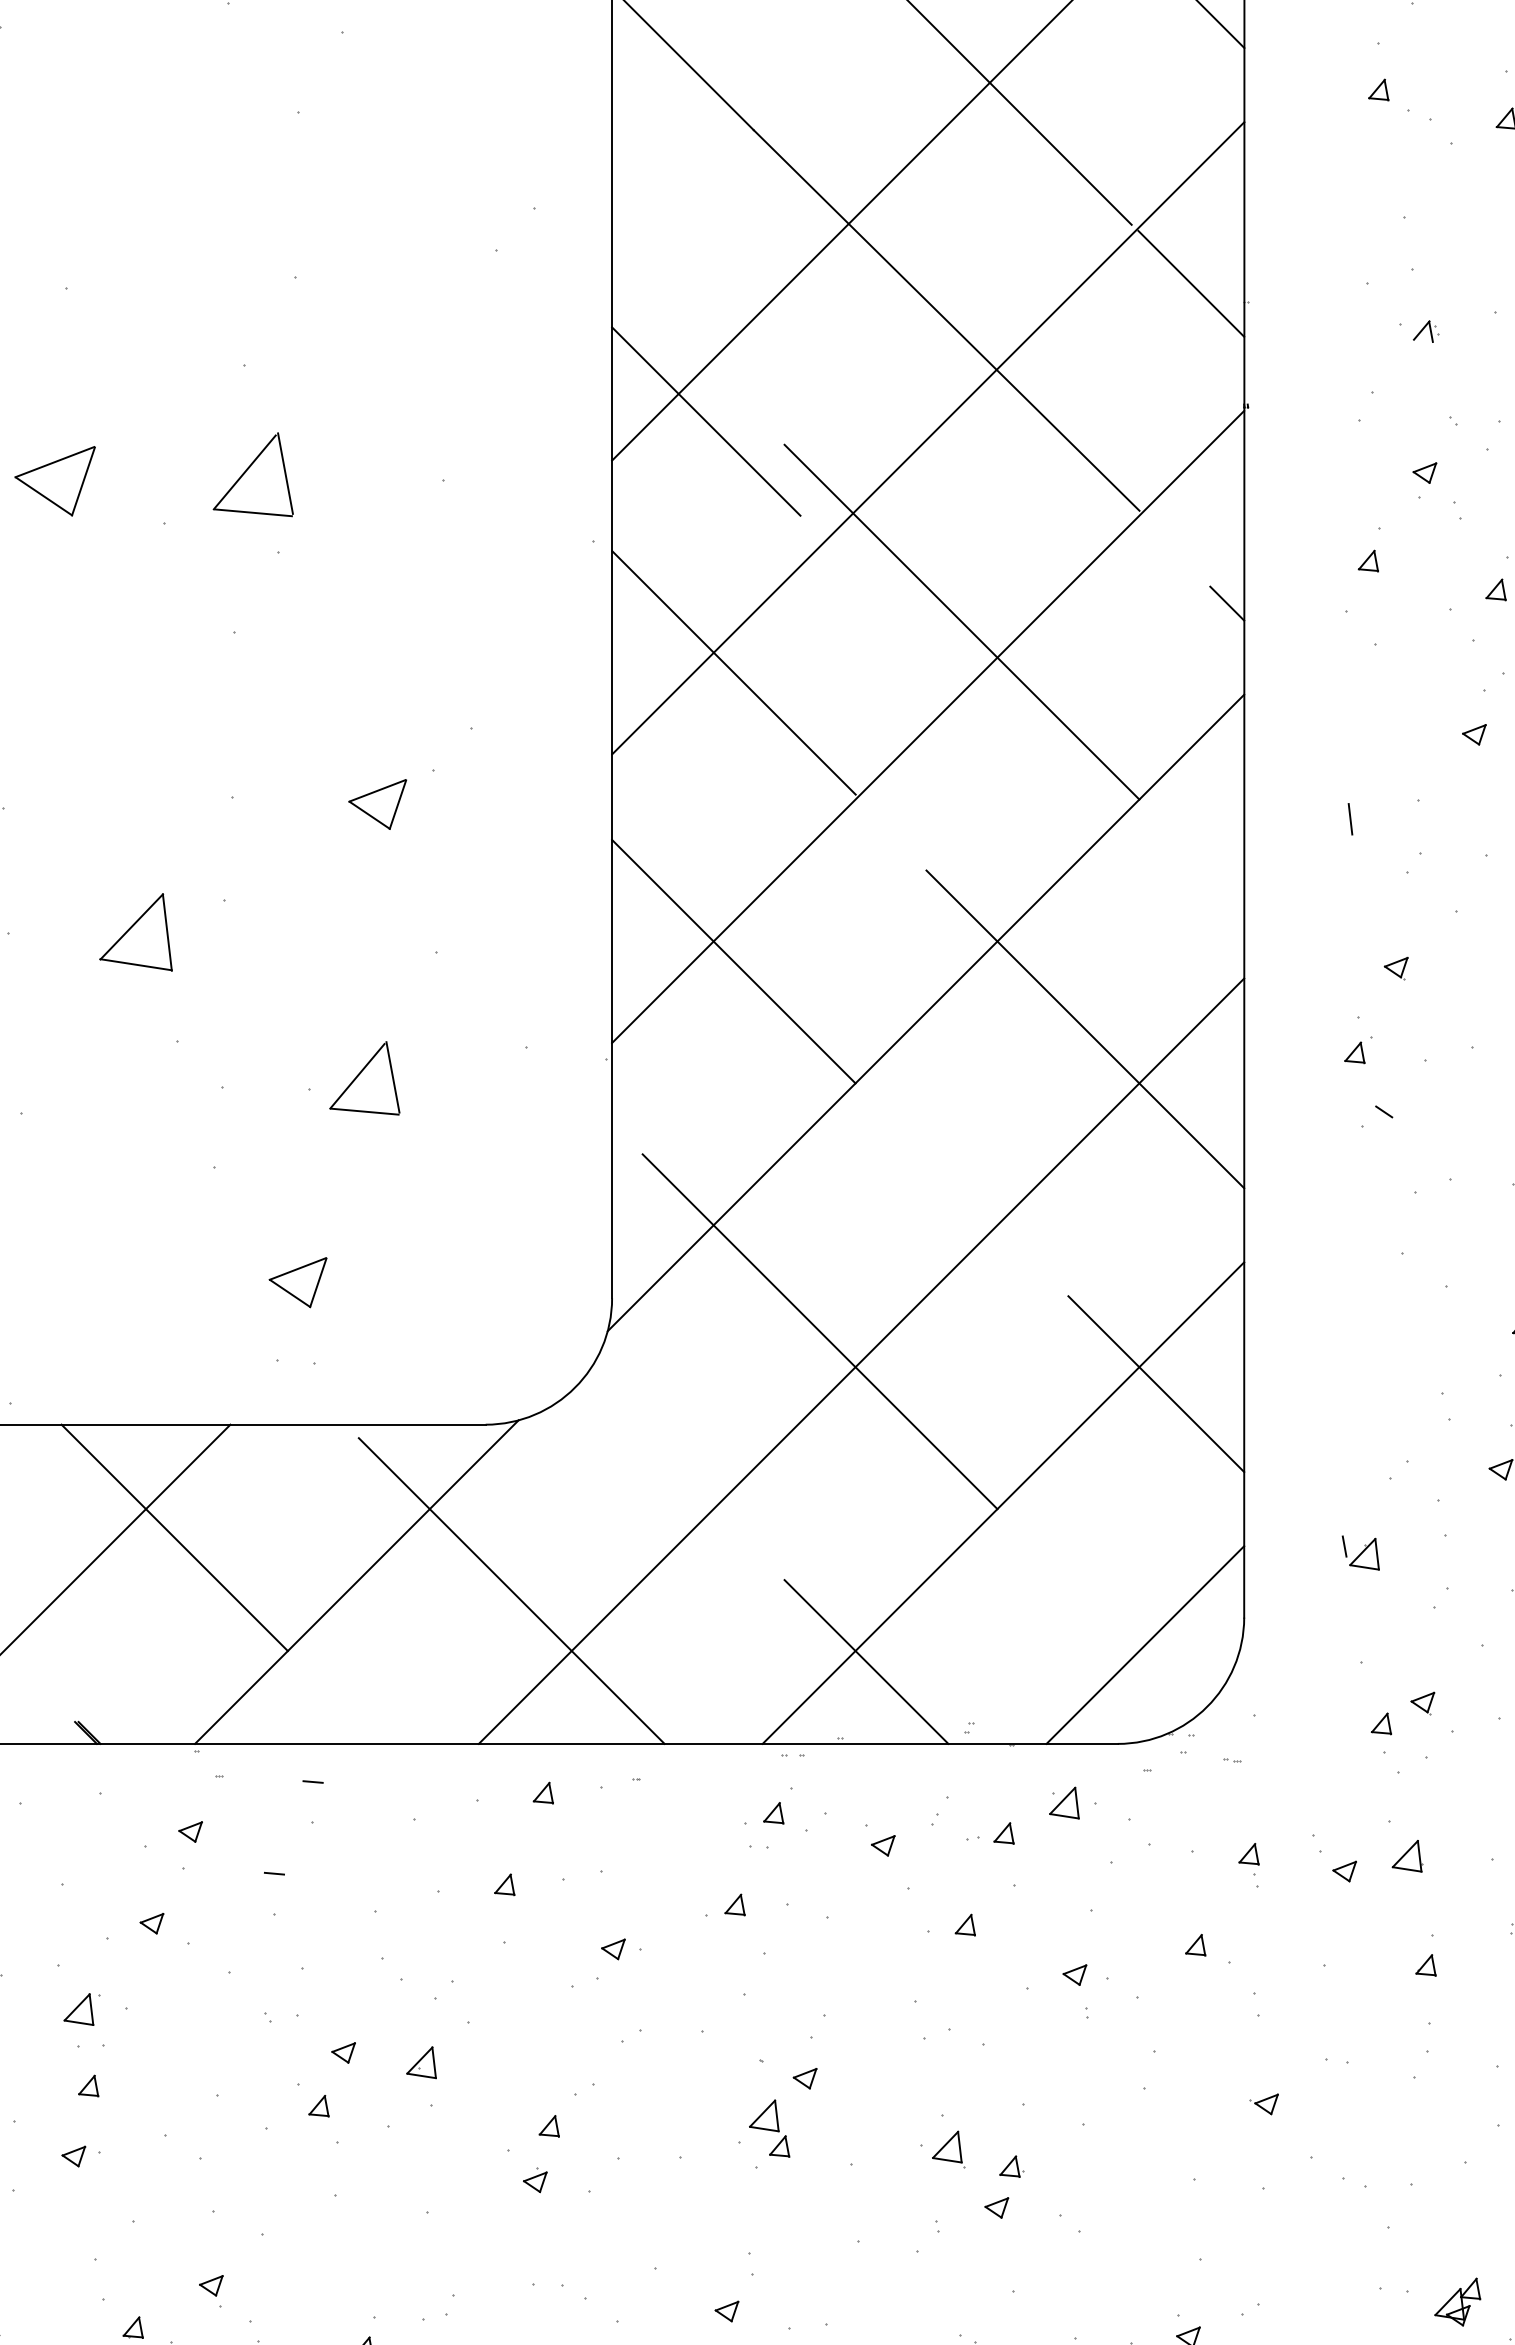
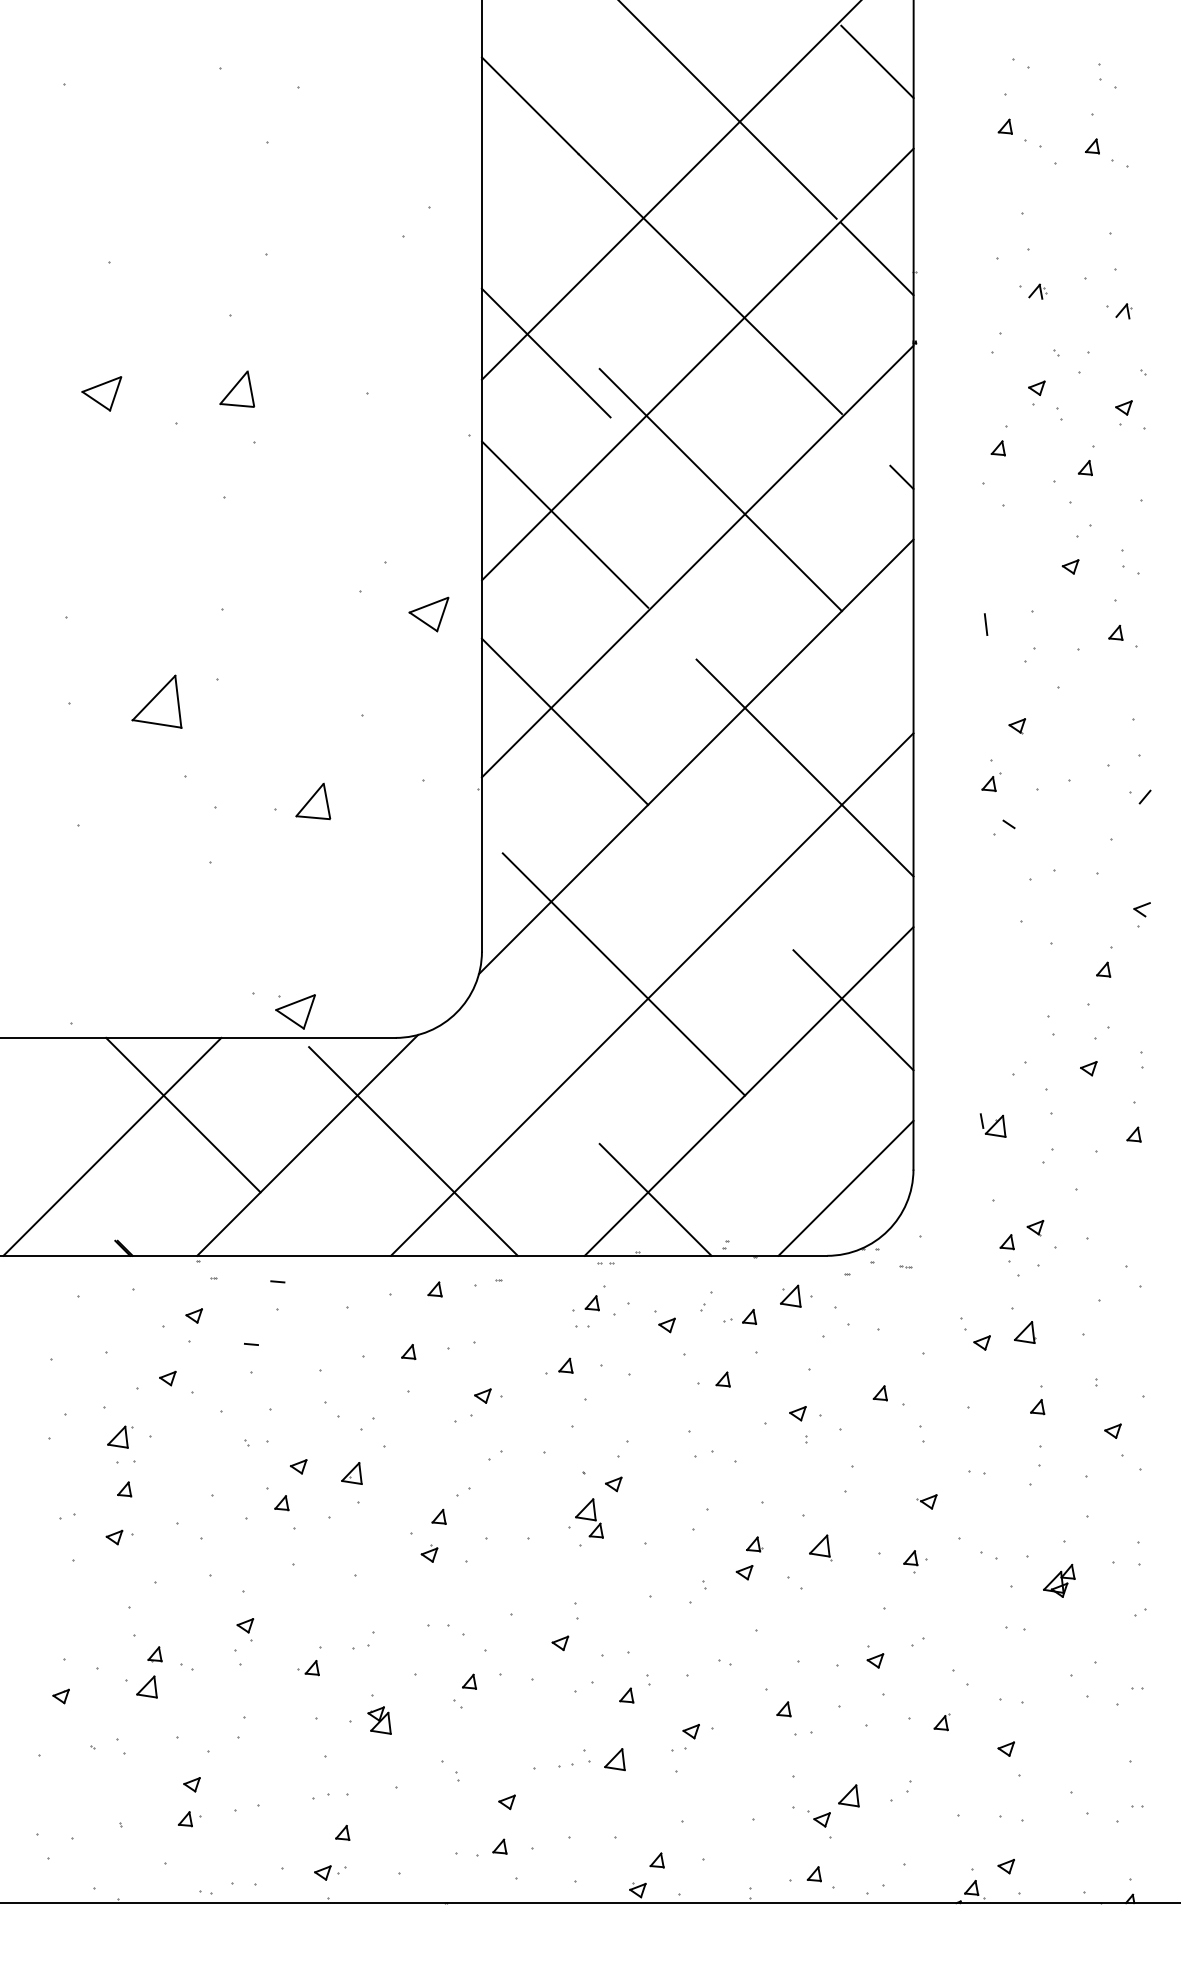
part: (254, 473) -> (237, 388), size x0.62
part: (54, 480) -> (101, 393), size x0.71
part: (377, 804) -> (428, 614), moved
part: (365, 1078) -> (313, 801), size x0.71
part: (297, 1281) -> (295, 1011), moved
part: (1248, 1859) -> (910, 1561), moved
part: (948, 2149) -> (820, 1547), moved
part: (211, 2291) -> (245, 1629), moved
part: (1458, 2301) -> (1059, 1580), moved

